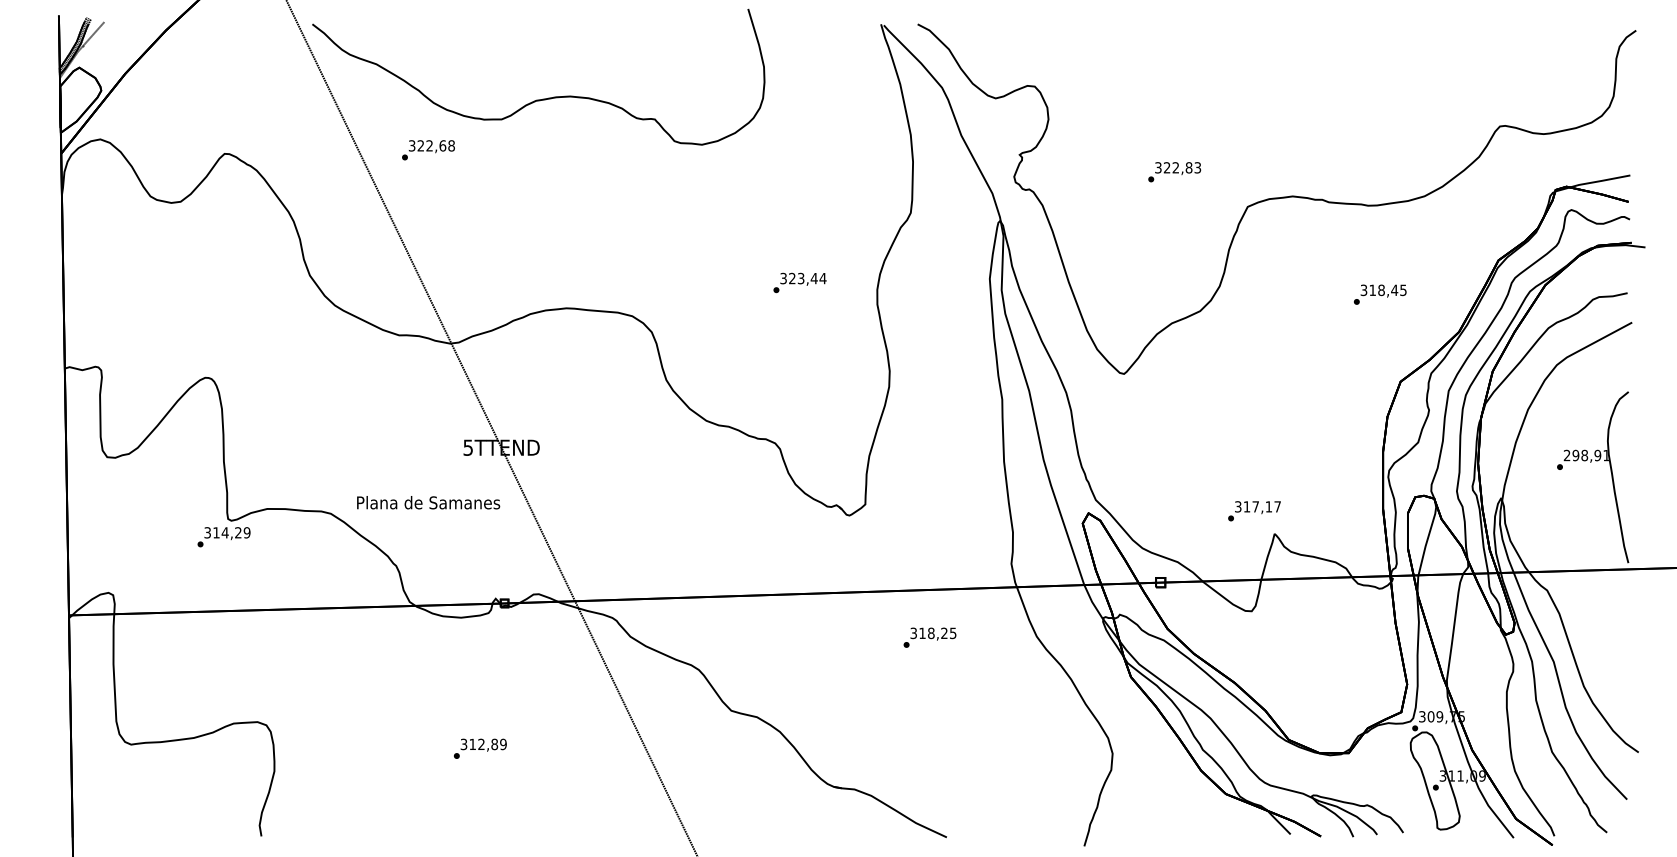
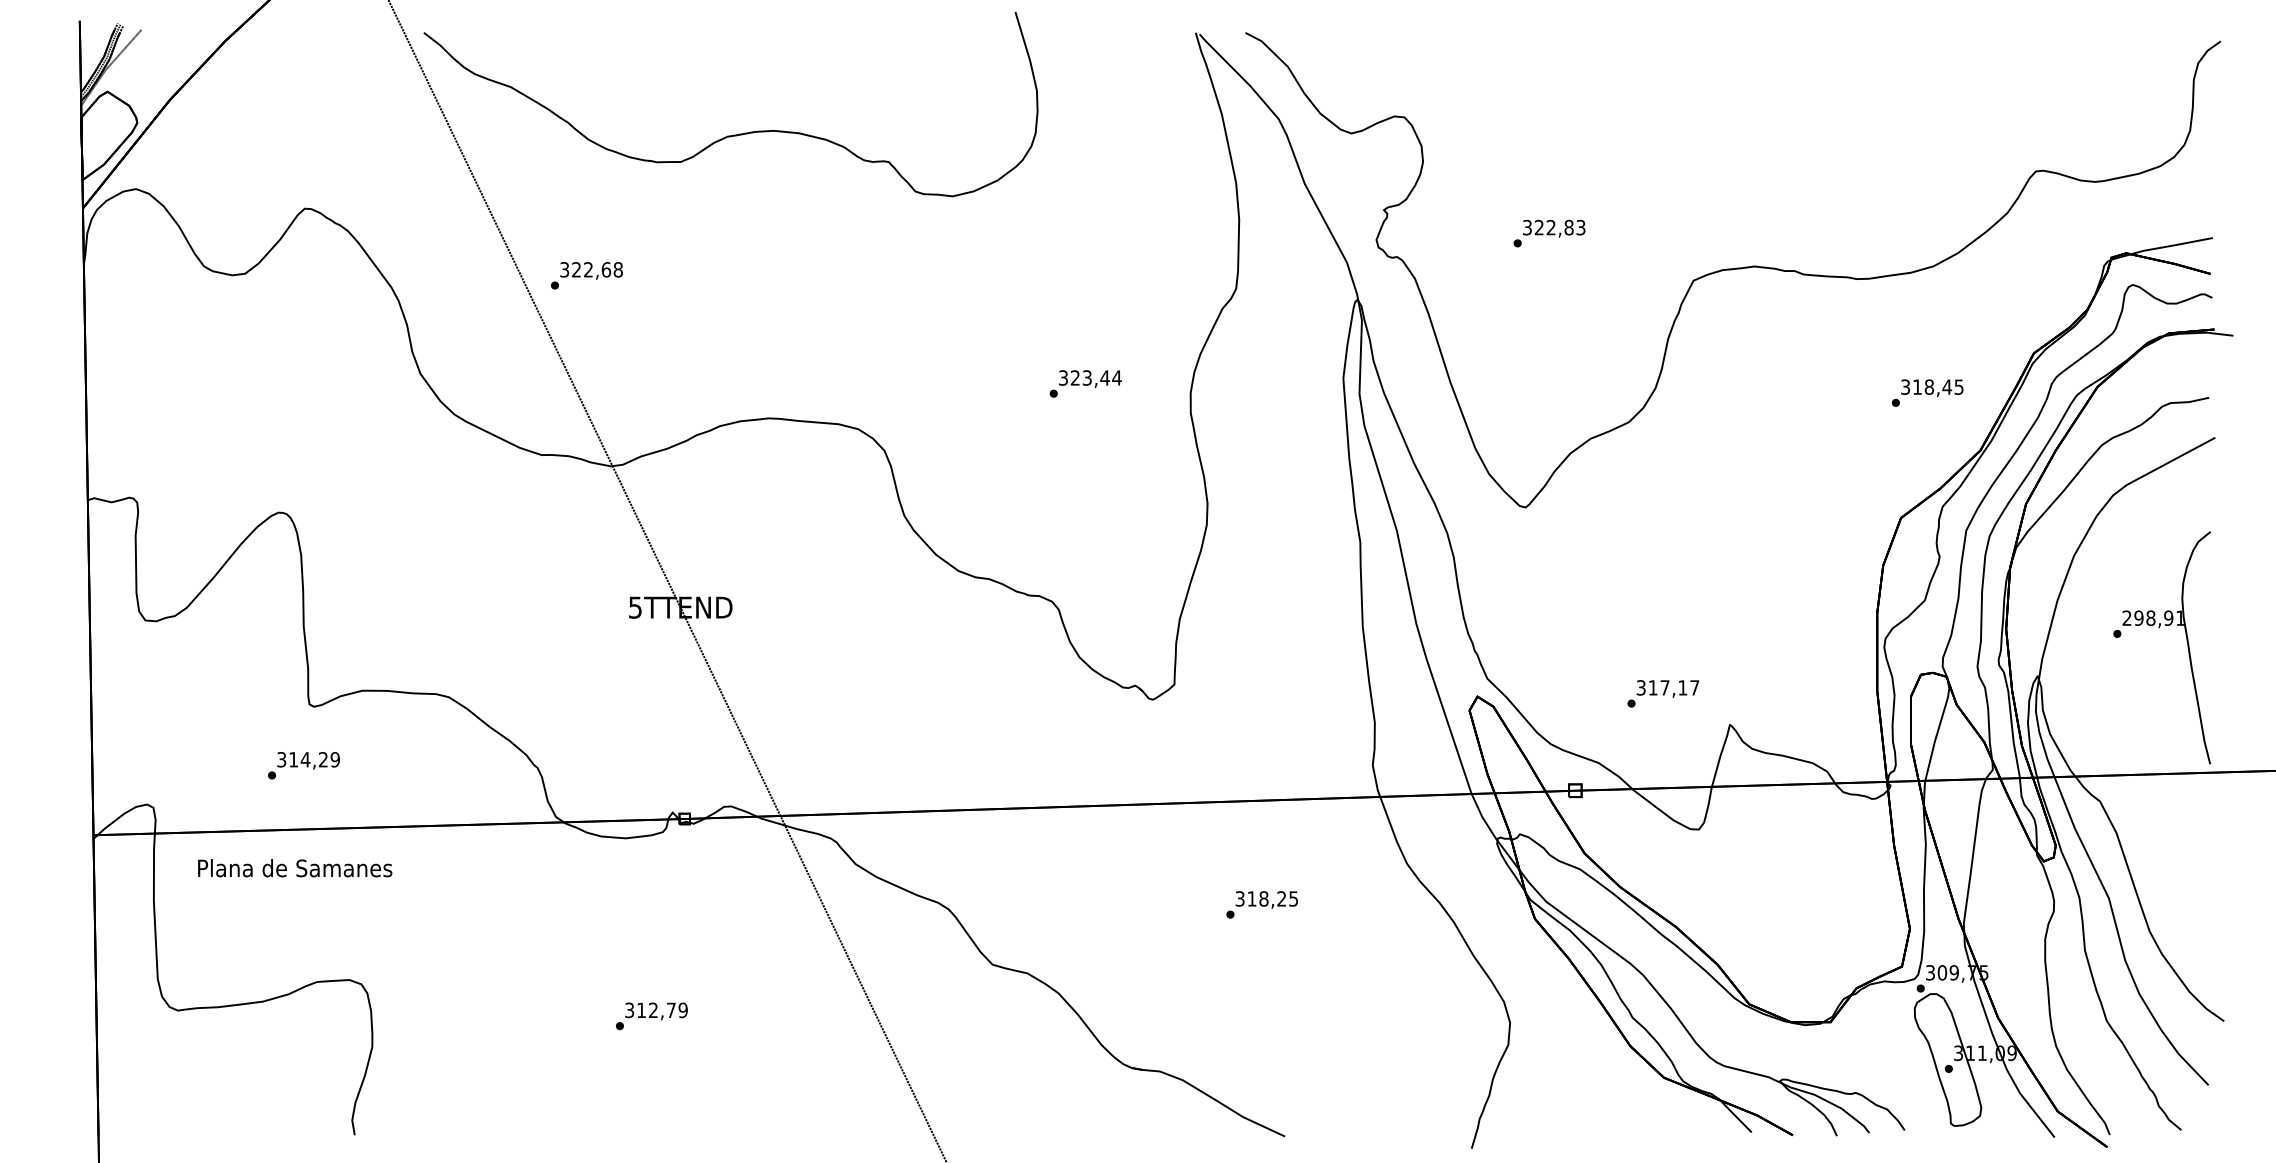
text: (428, 150) -> (586, 276), moved
text: (1174, 172) -> (1549, 234), moved
text: (1380, 294) -> (1928, 392), moved
text: (428, 502) -> (295, 867), moved
text: (1254, 511) -> (1663, 694), moved
text: (223, 537) -> (303, 766), moved
text: (929, 637) -> (1261, 904), moved
text: (494, 744) -> (671, 1010), 312,89 -> 312,79

